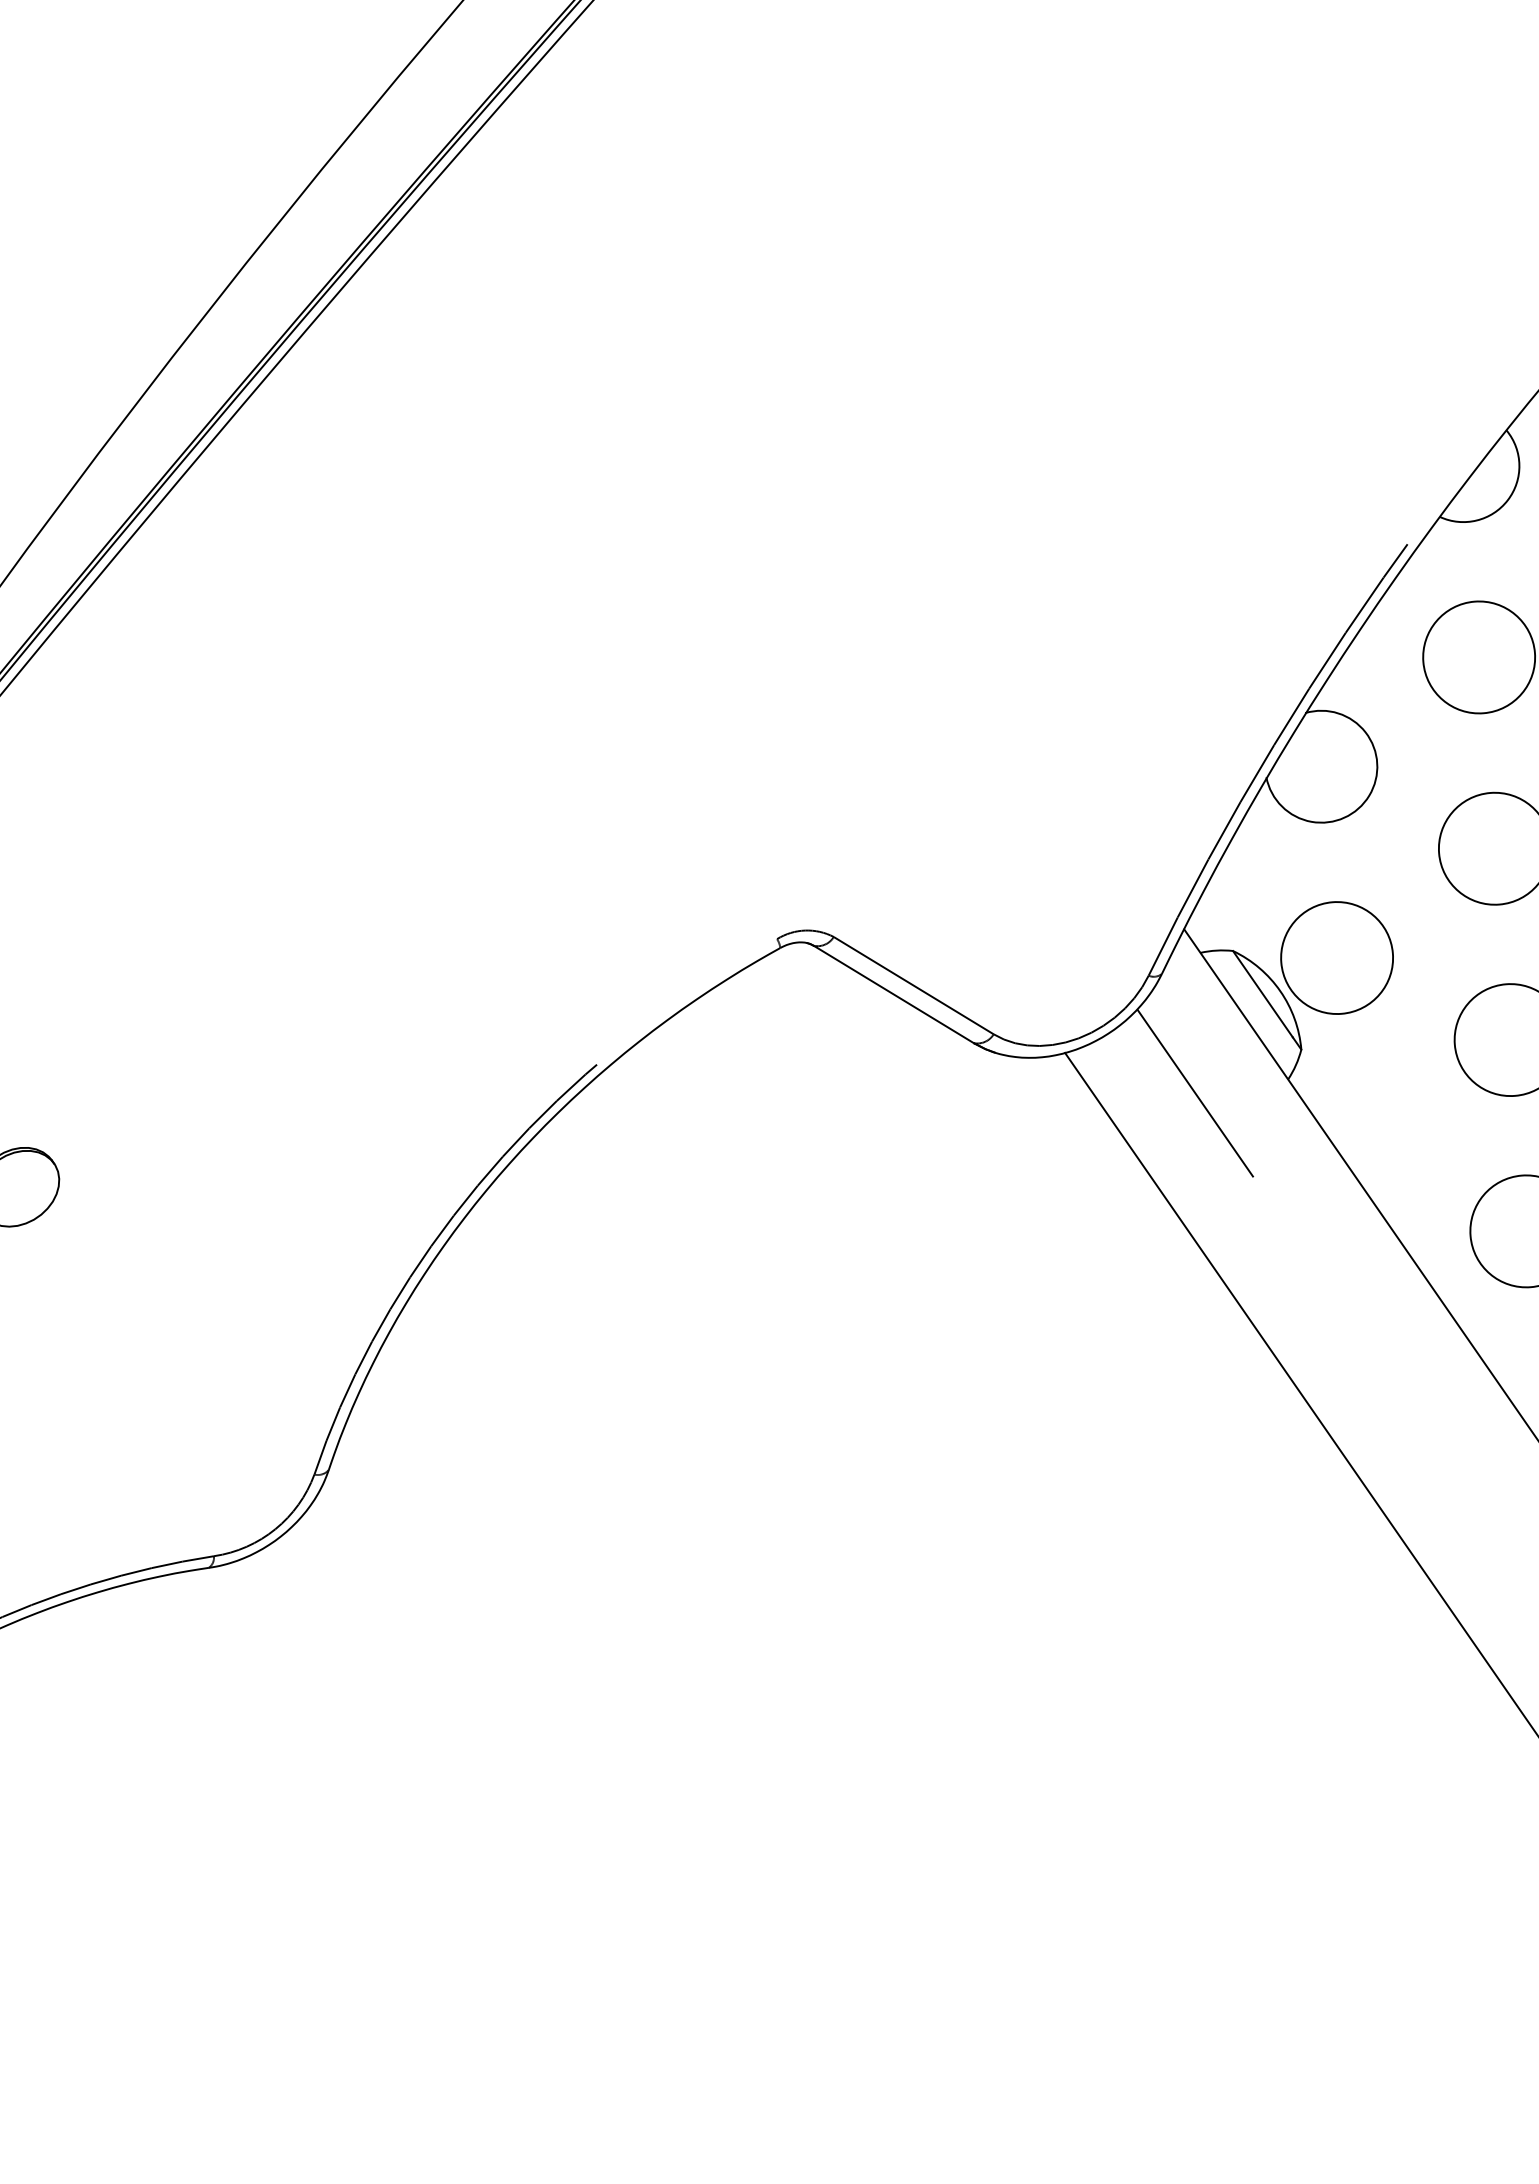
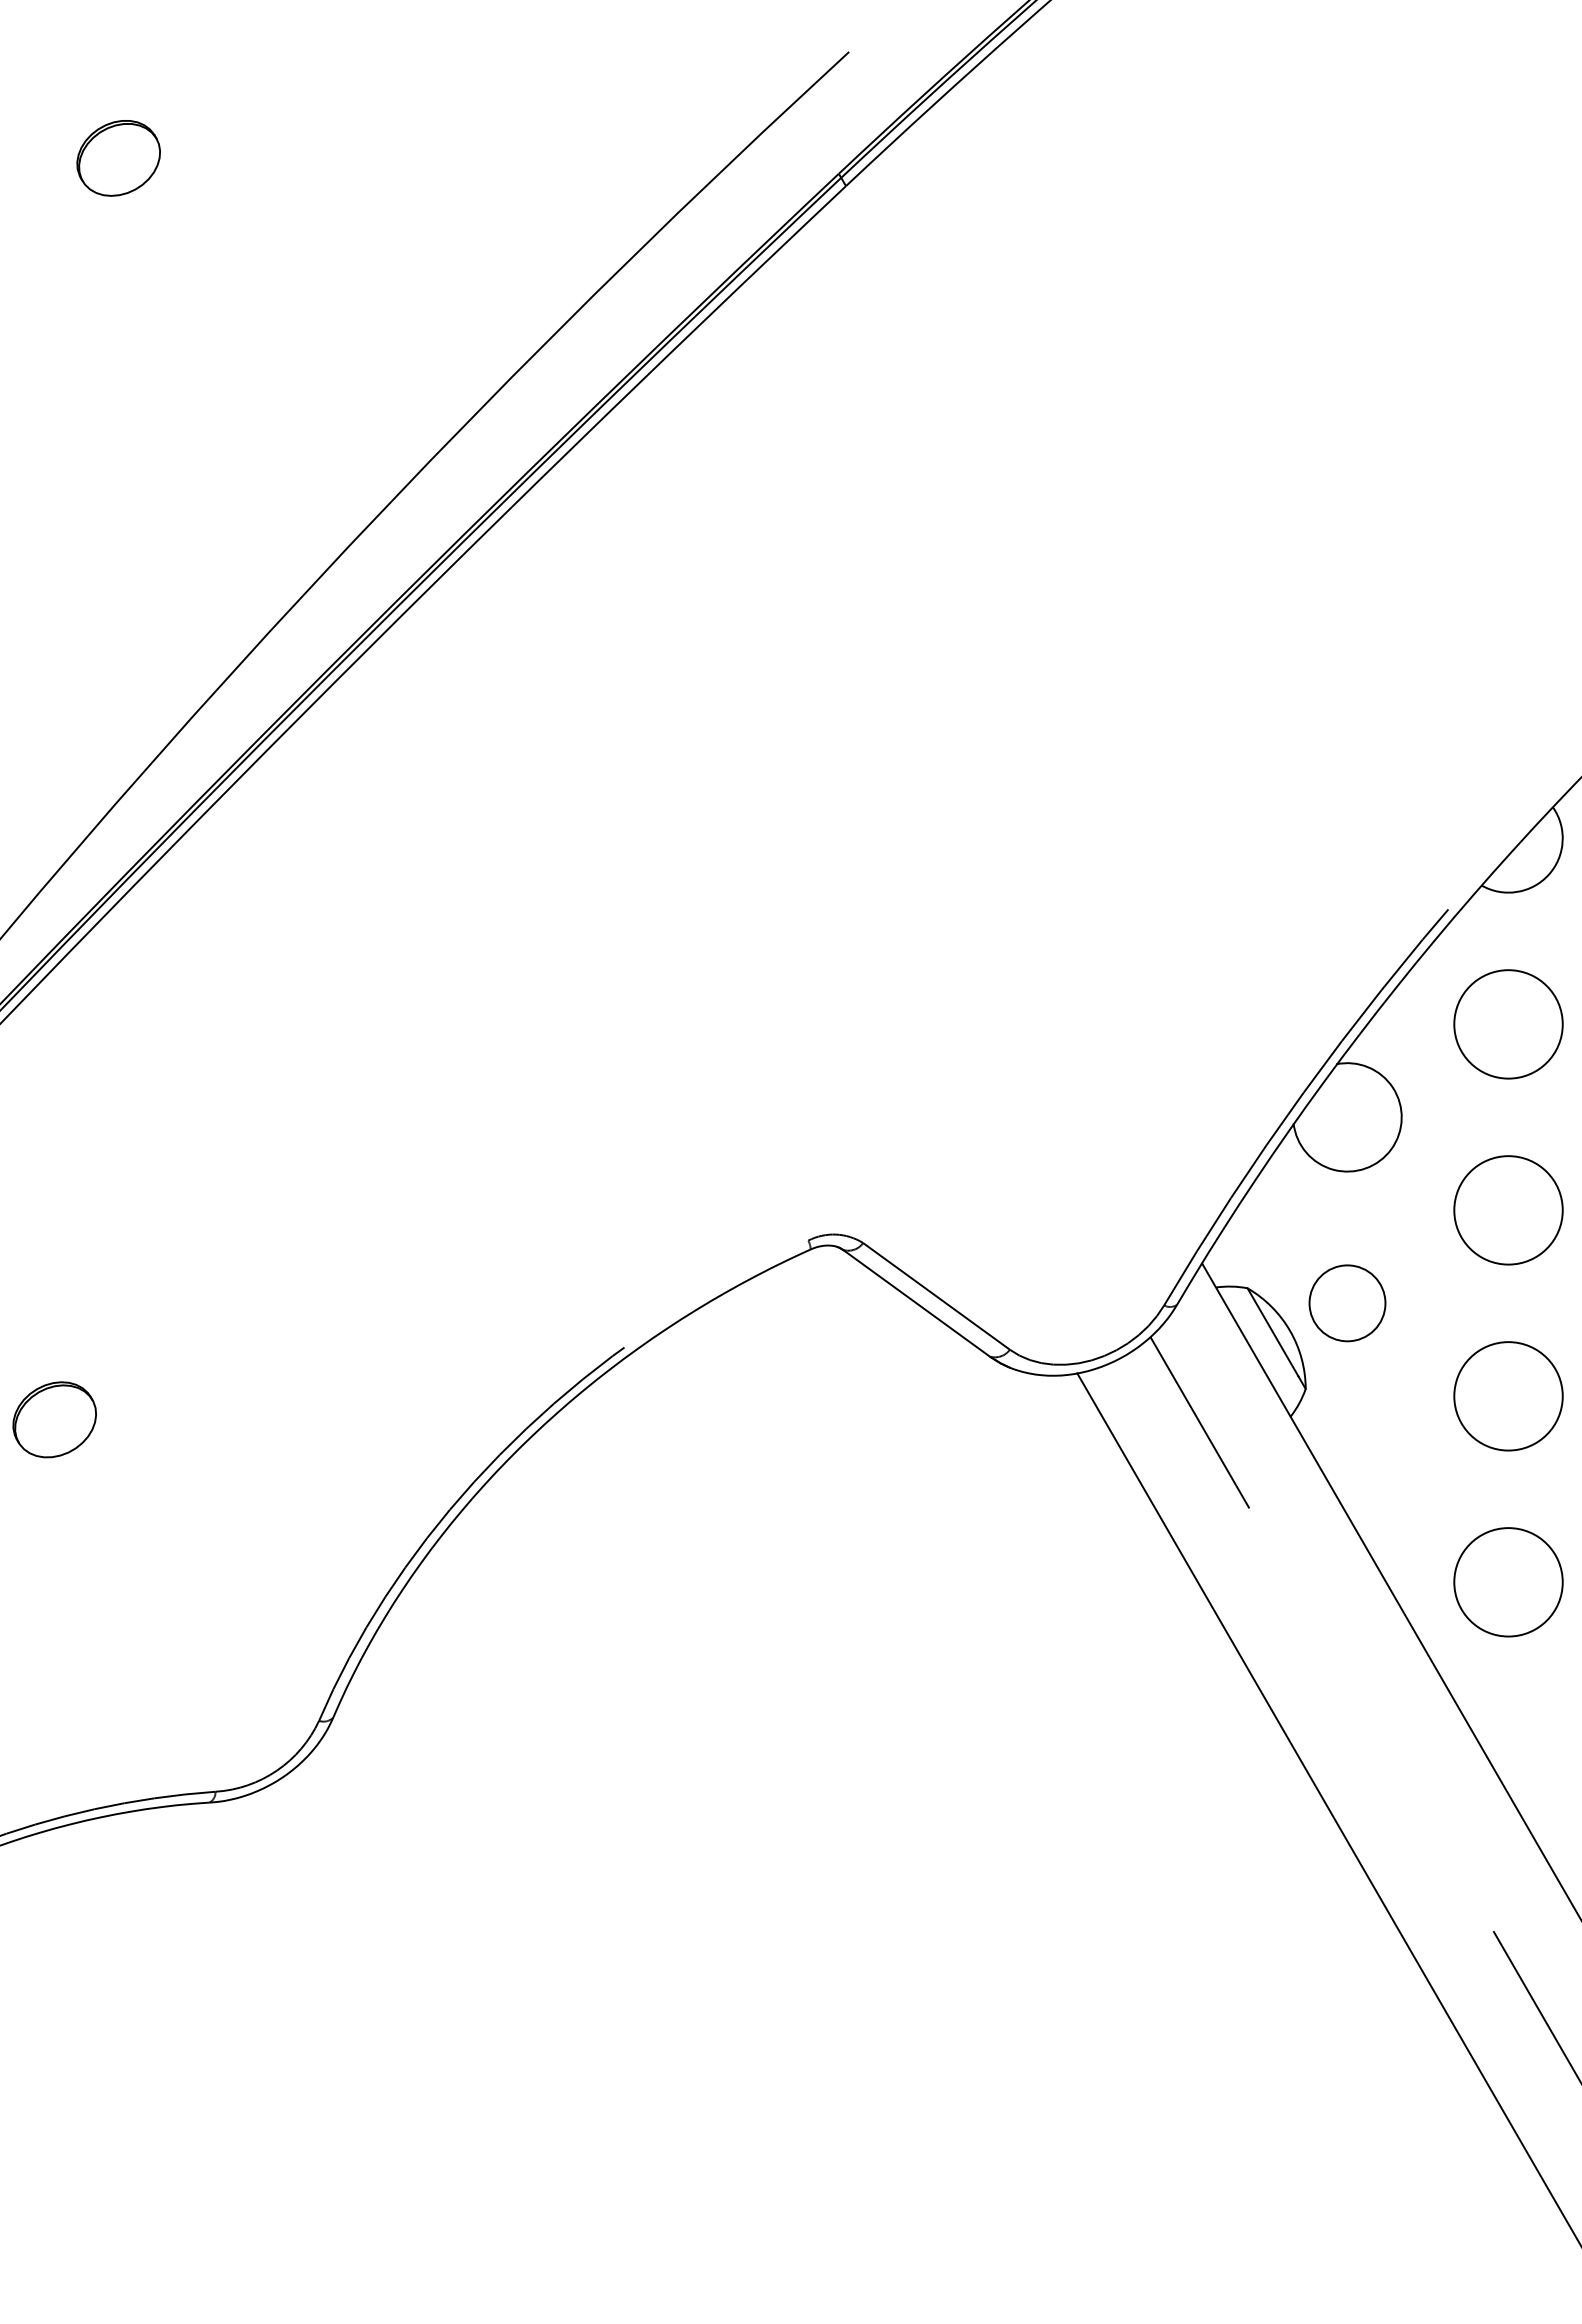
circle: (1337, 958) -> (1347, 1303), size x0.7

